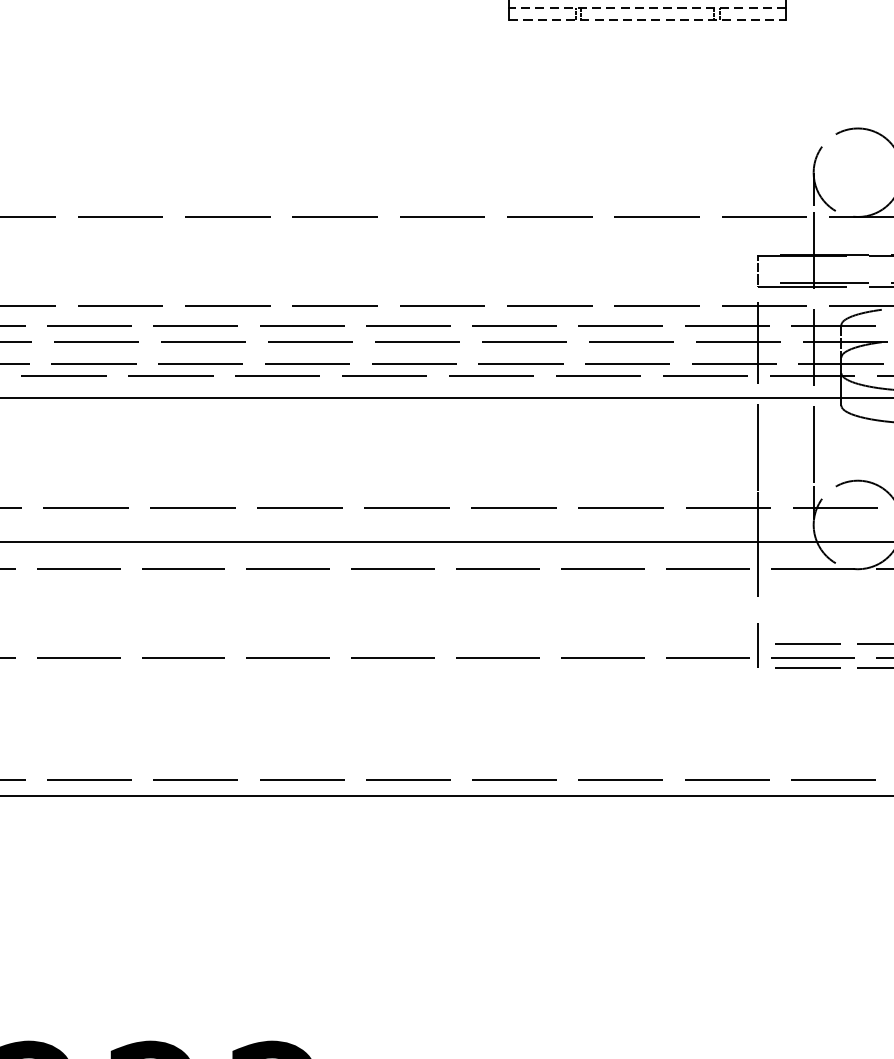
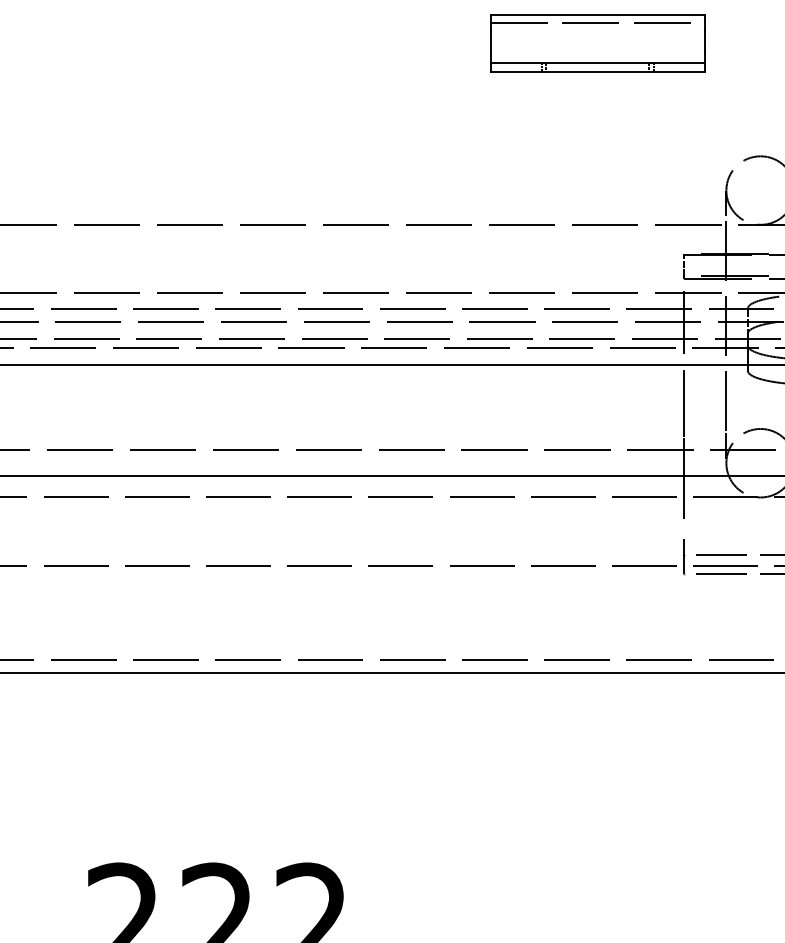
line: (647, 8) -> (597, 63), dashed -> solid
line: (648, 20) -> (598, 72), dashed -> solid

